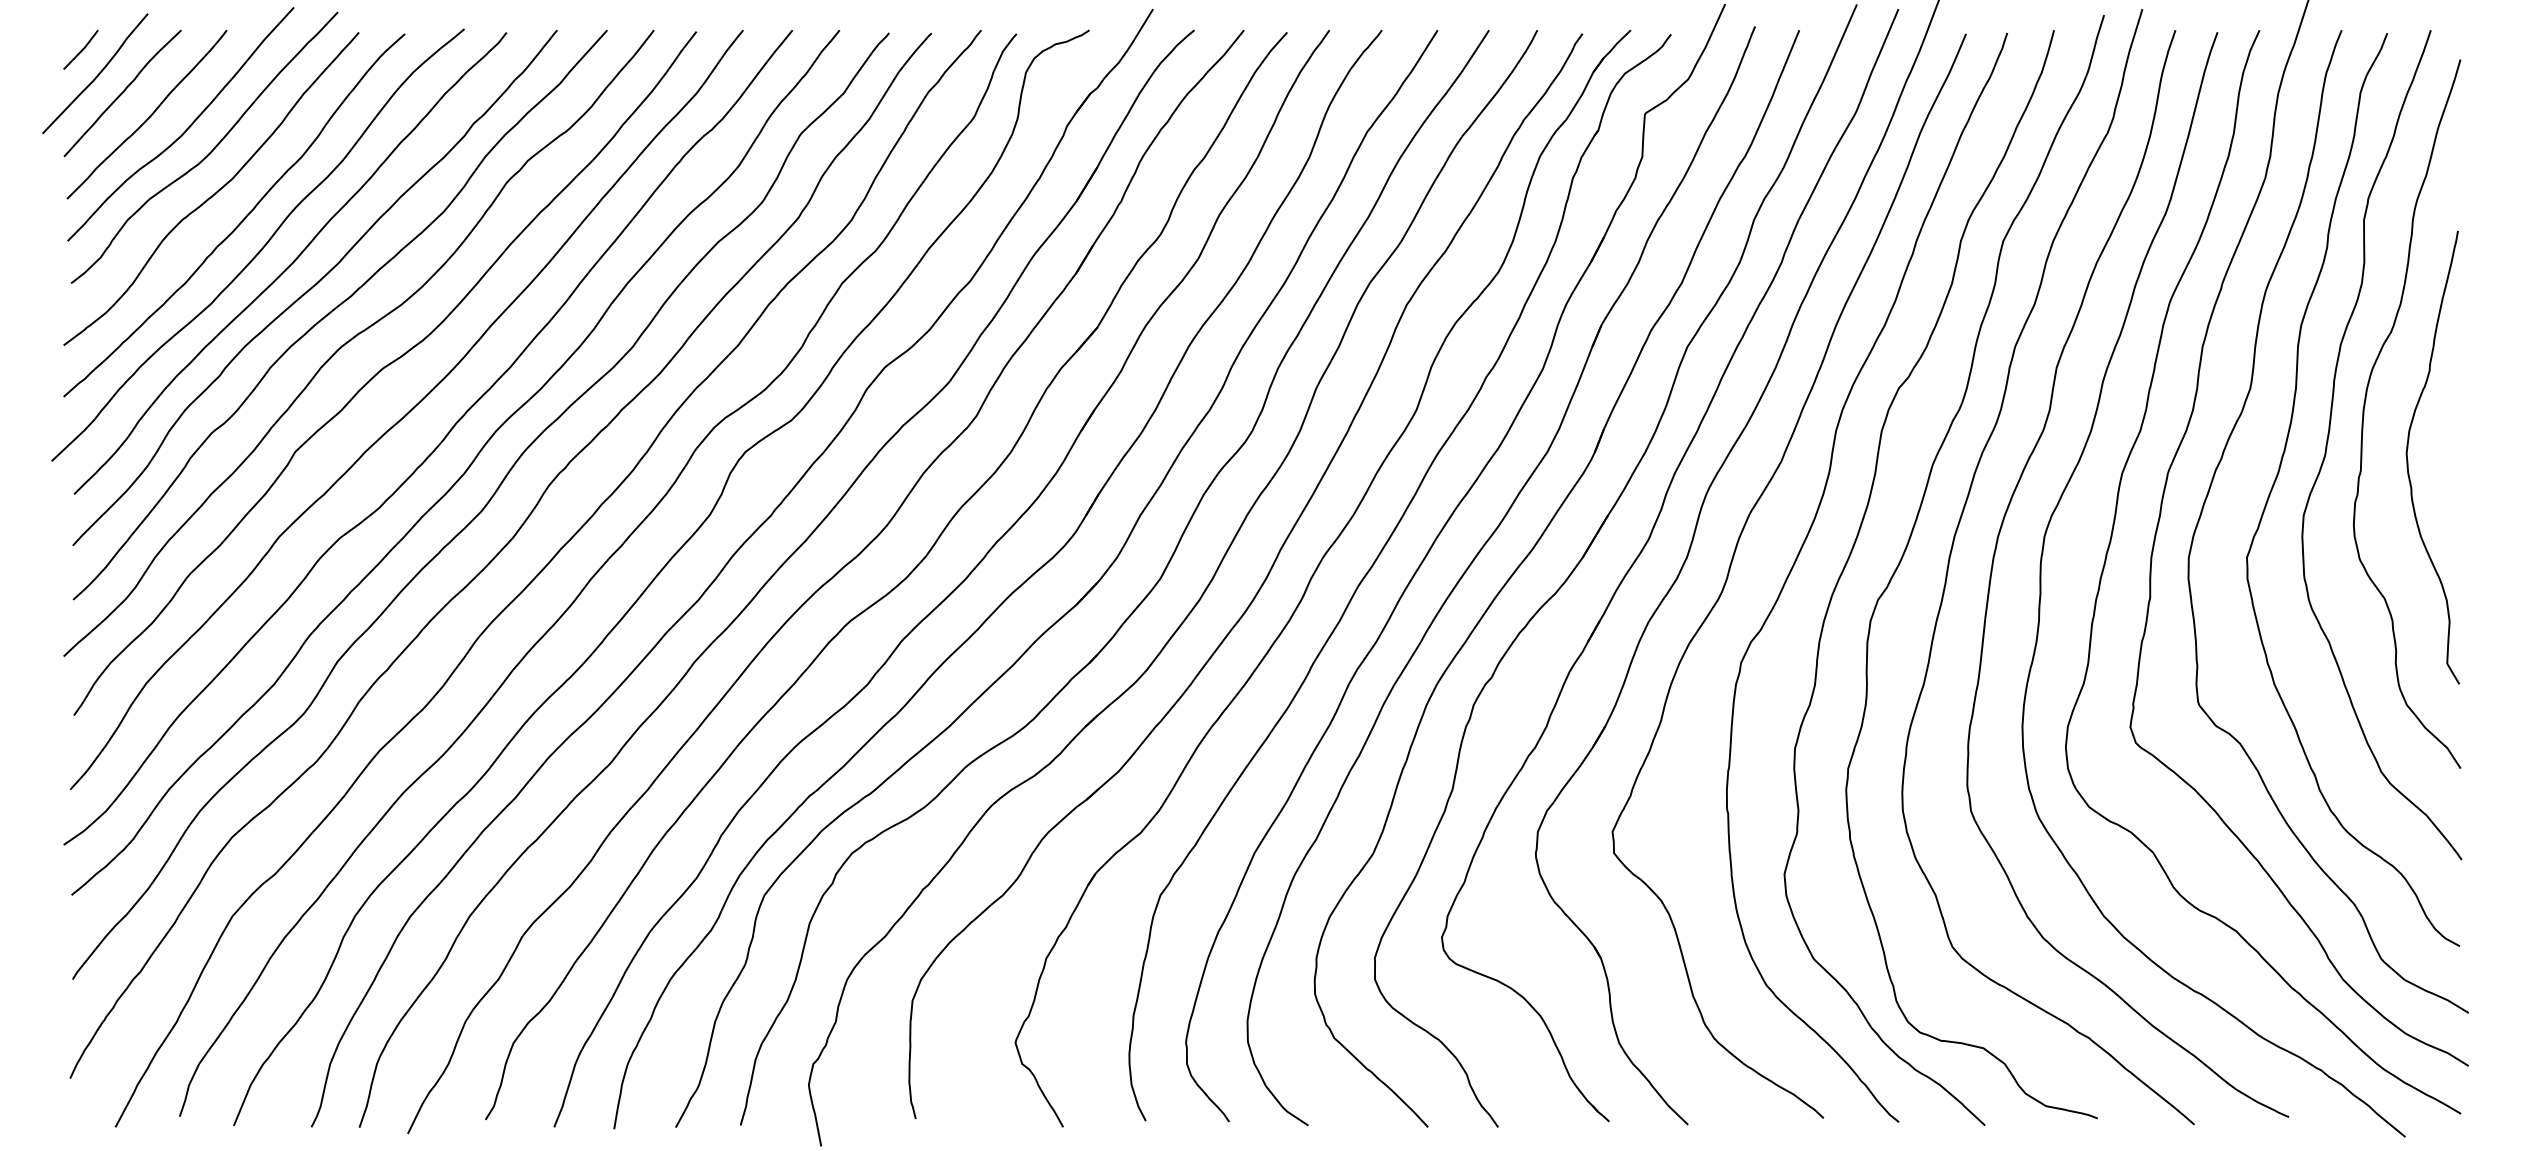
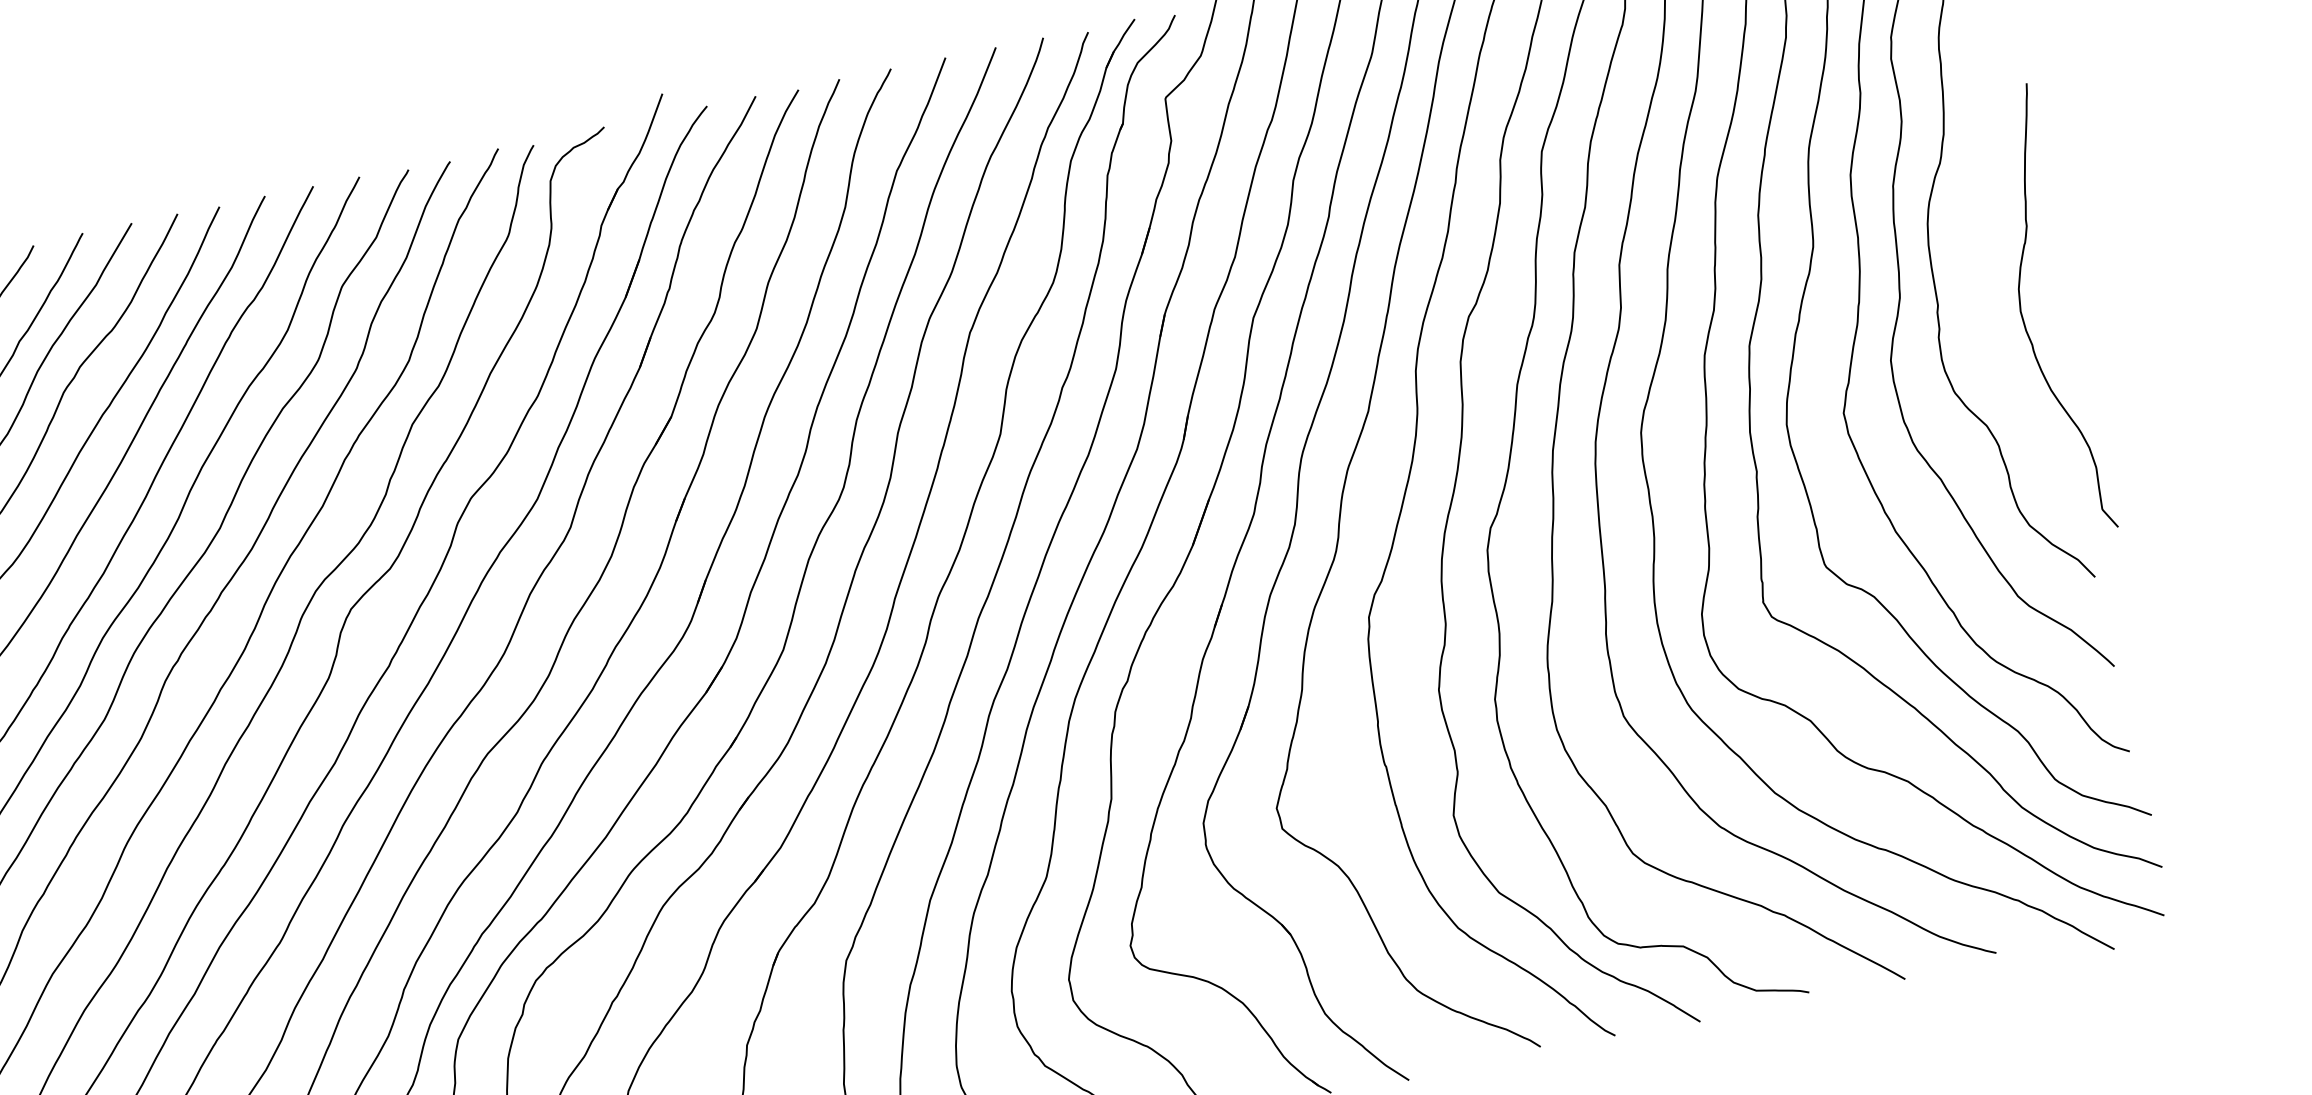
curve: (2408, 460) -> (2023, 318), moved

